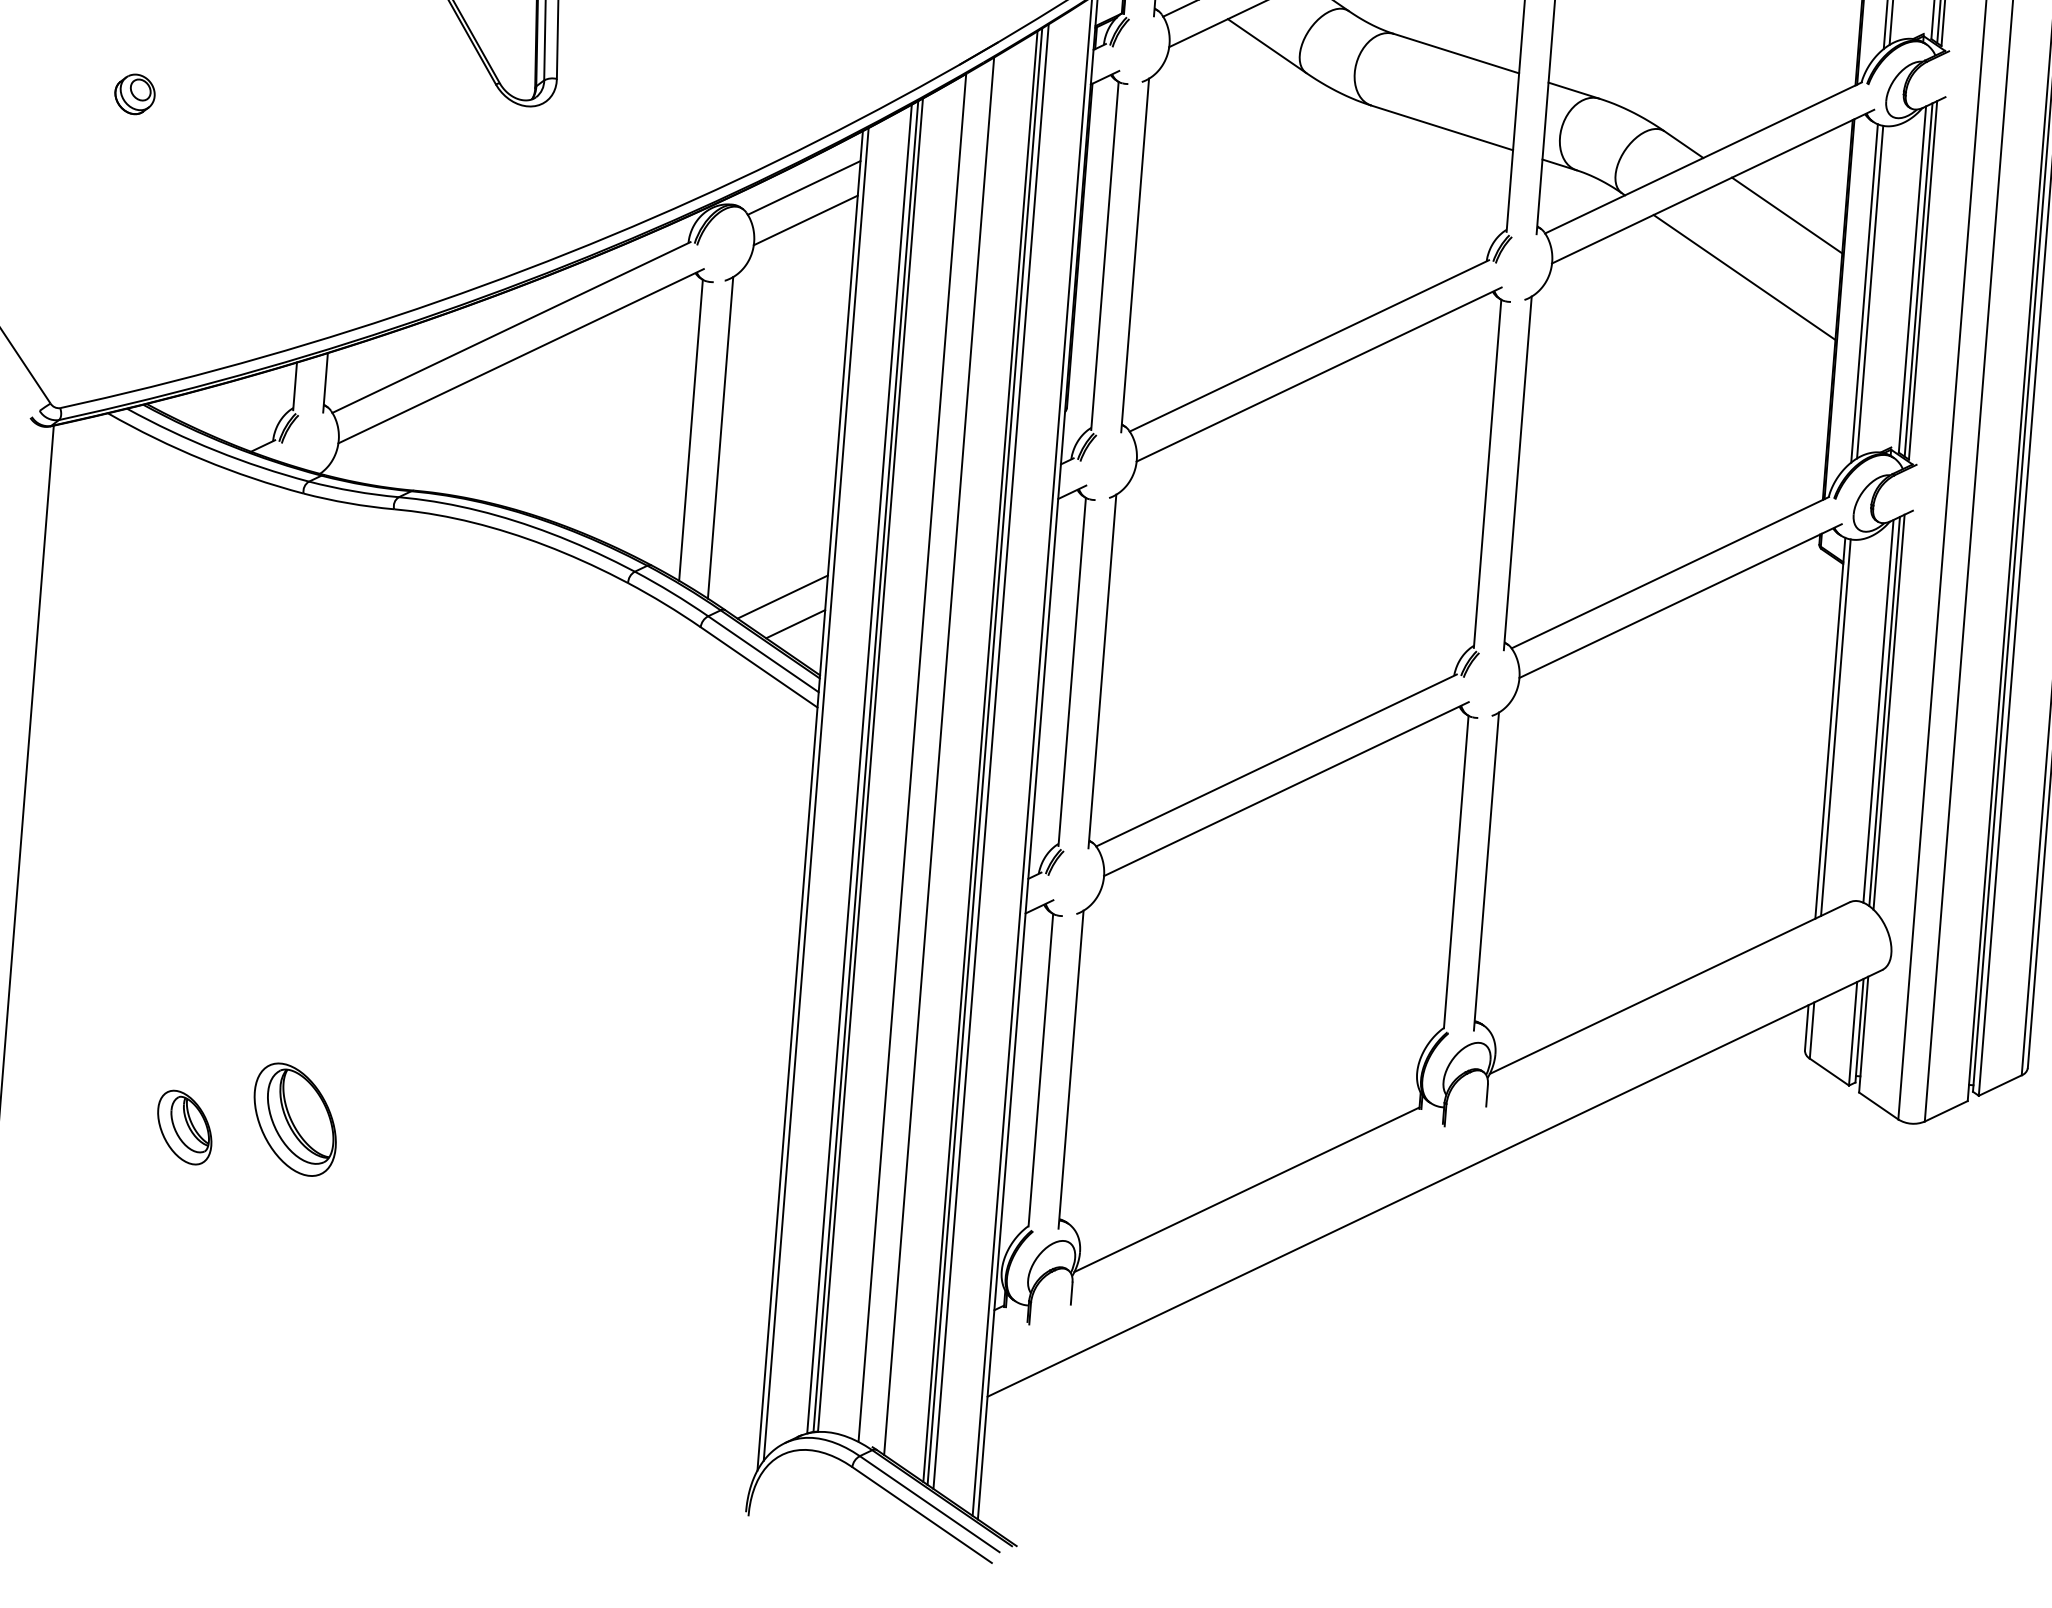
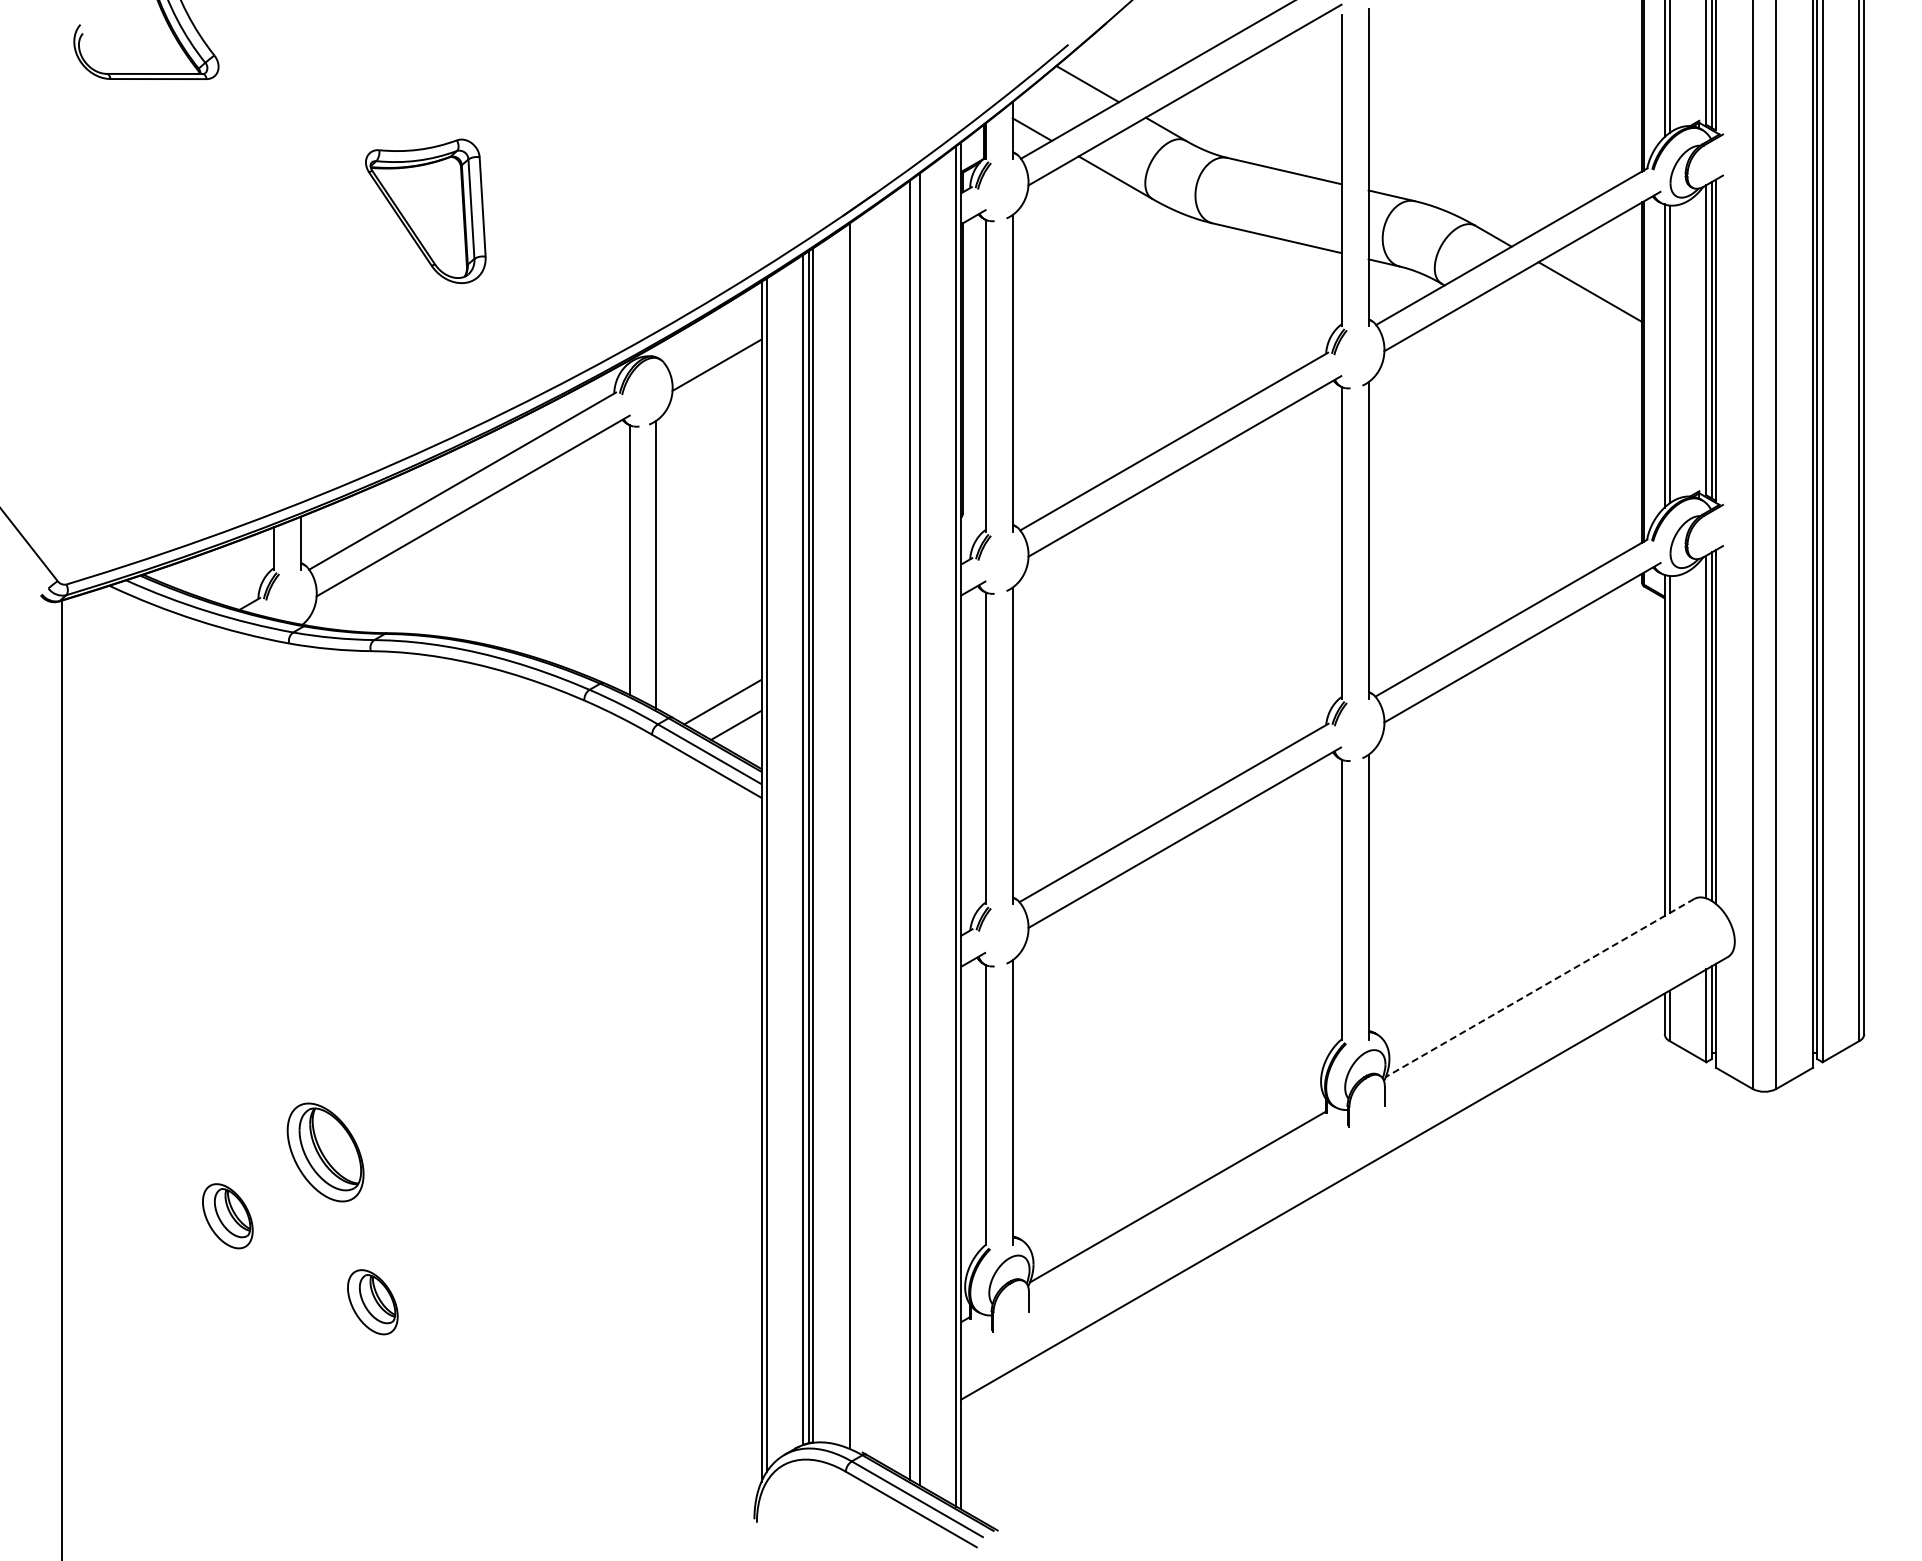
part: (134, 93) -> (110, 299), removed
line: (804, 188) -> (713, 336), removed
line: (1744, 276) -> (1556, 349), removed
line: (939, 755) -> (873, 832), removed
line: (985, 756) -> (914, 829), removed
line: (1669, 988) -> (1539, 988), solid -> dashed
part: (295, 1119) -> (325, 1152), moved
part: (338, 1236) -> (372, 1302), added

